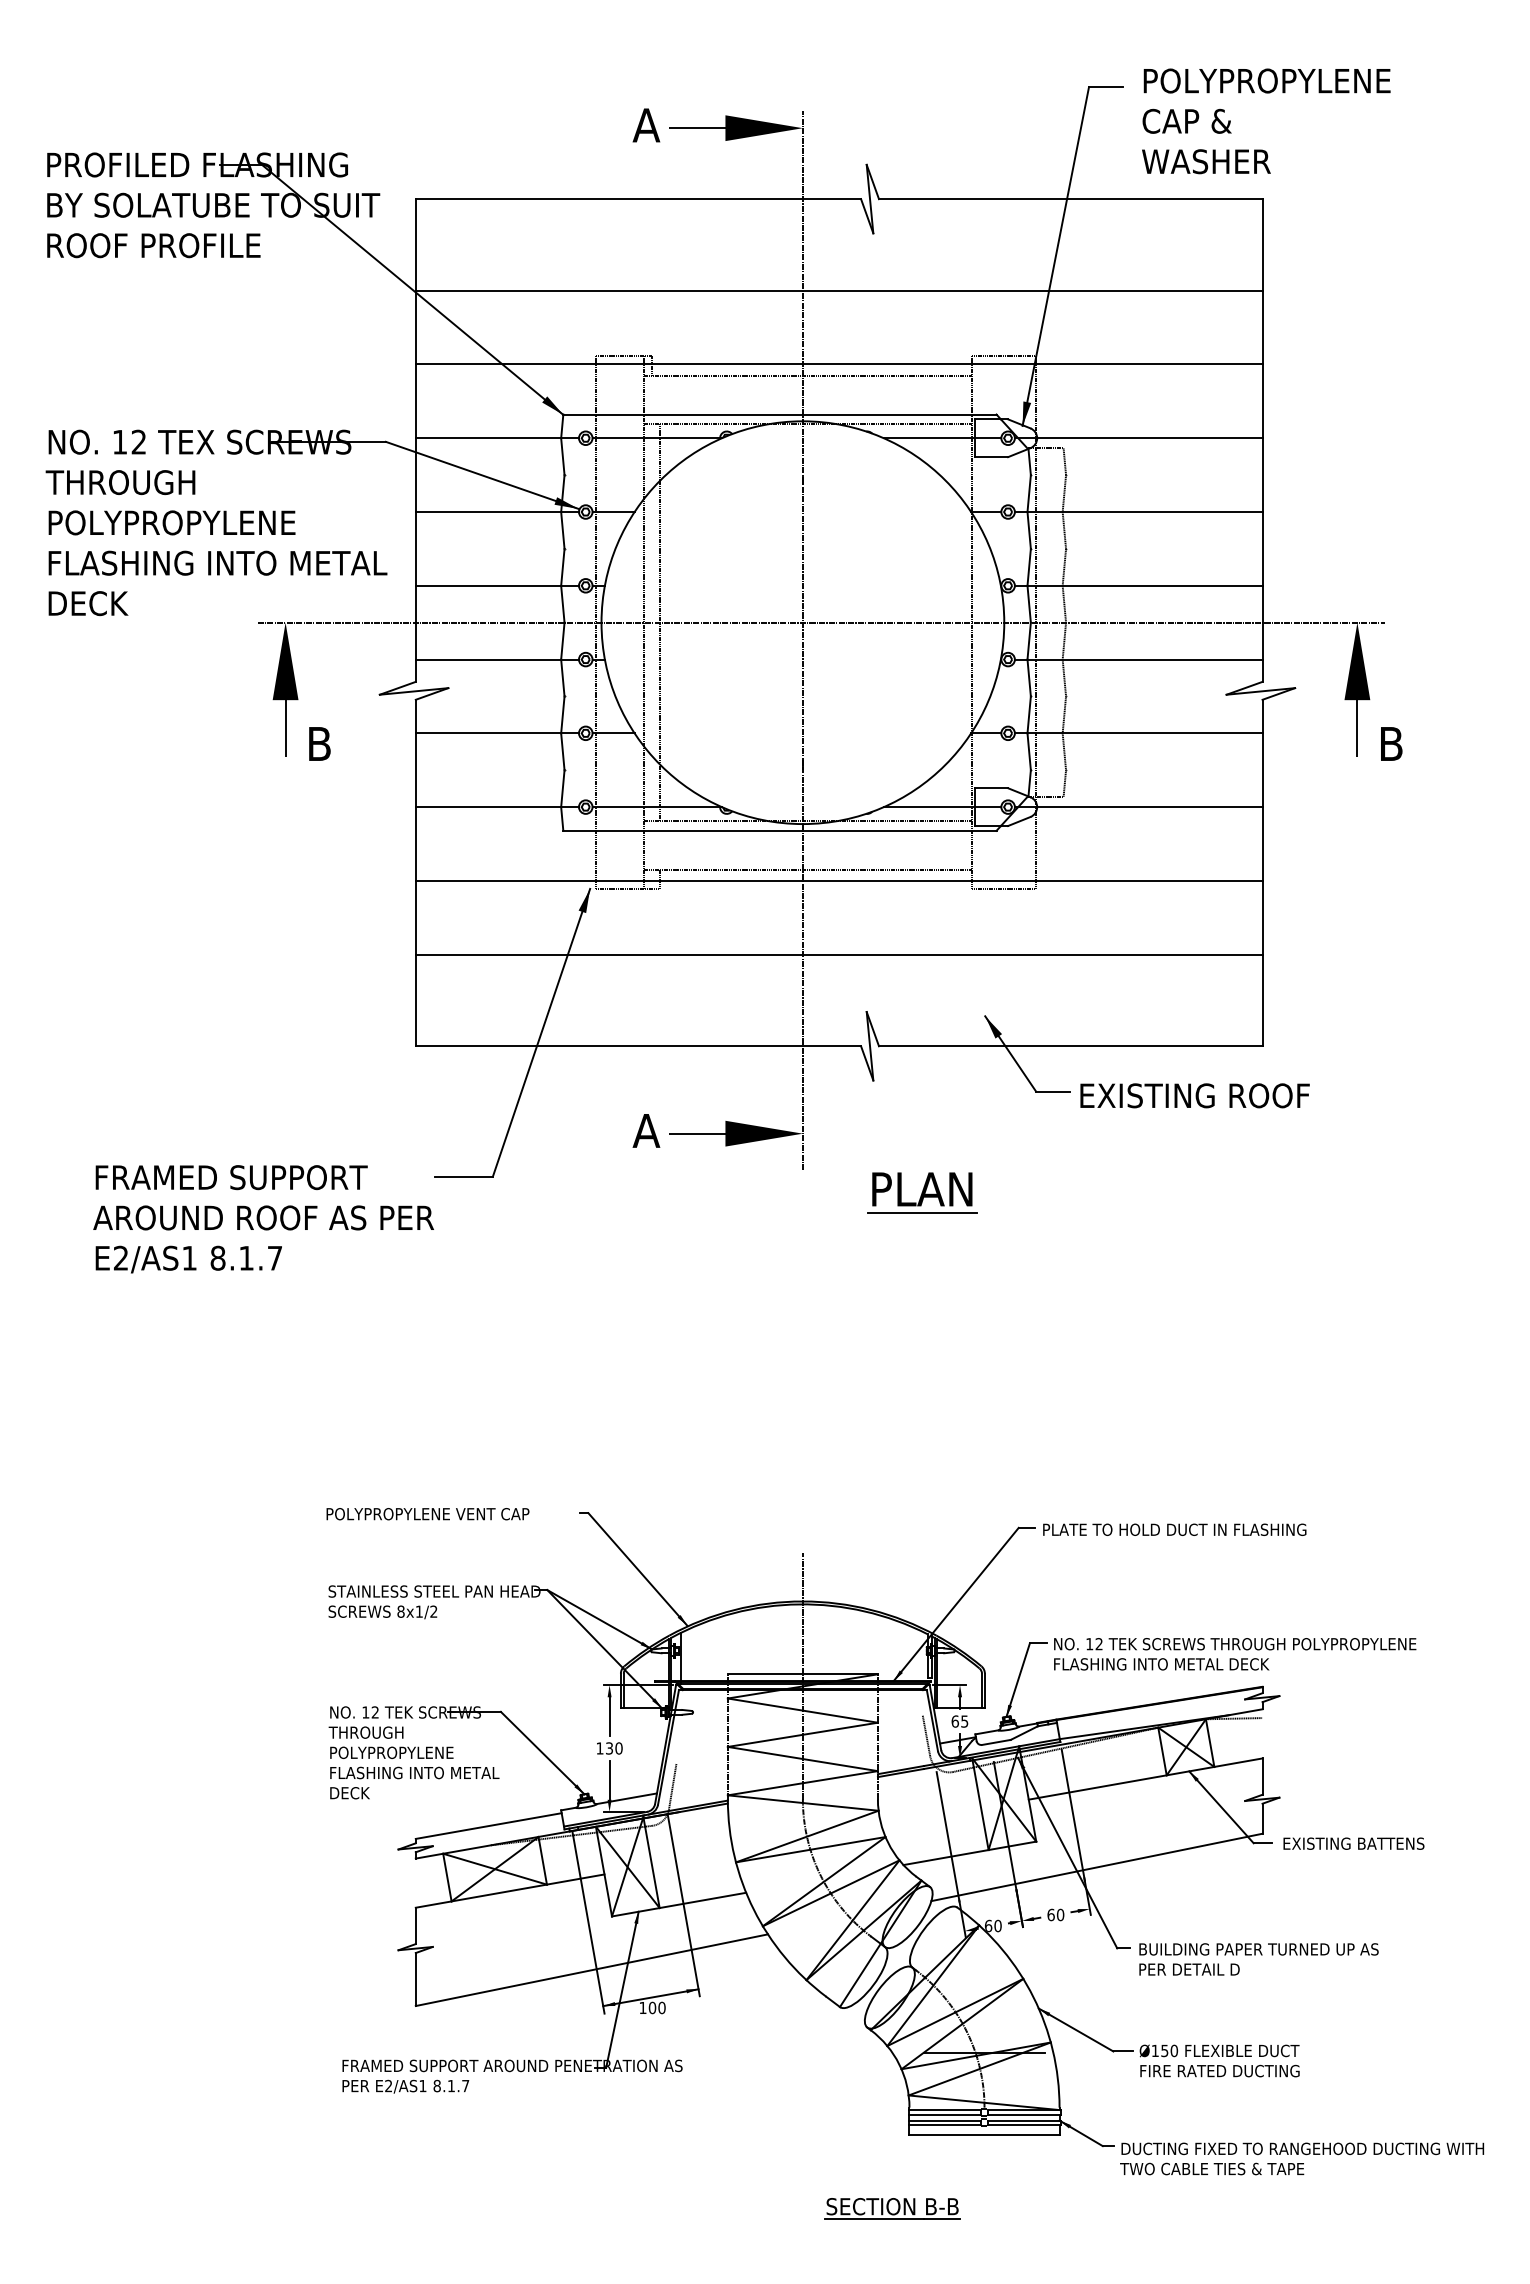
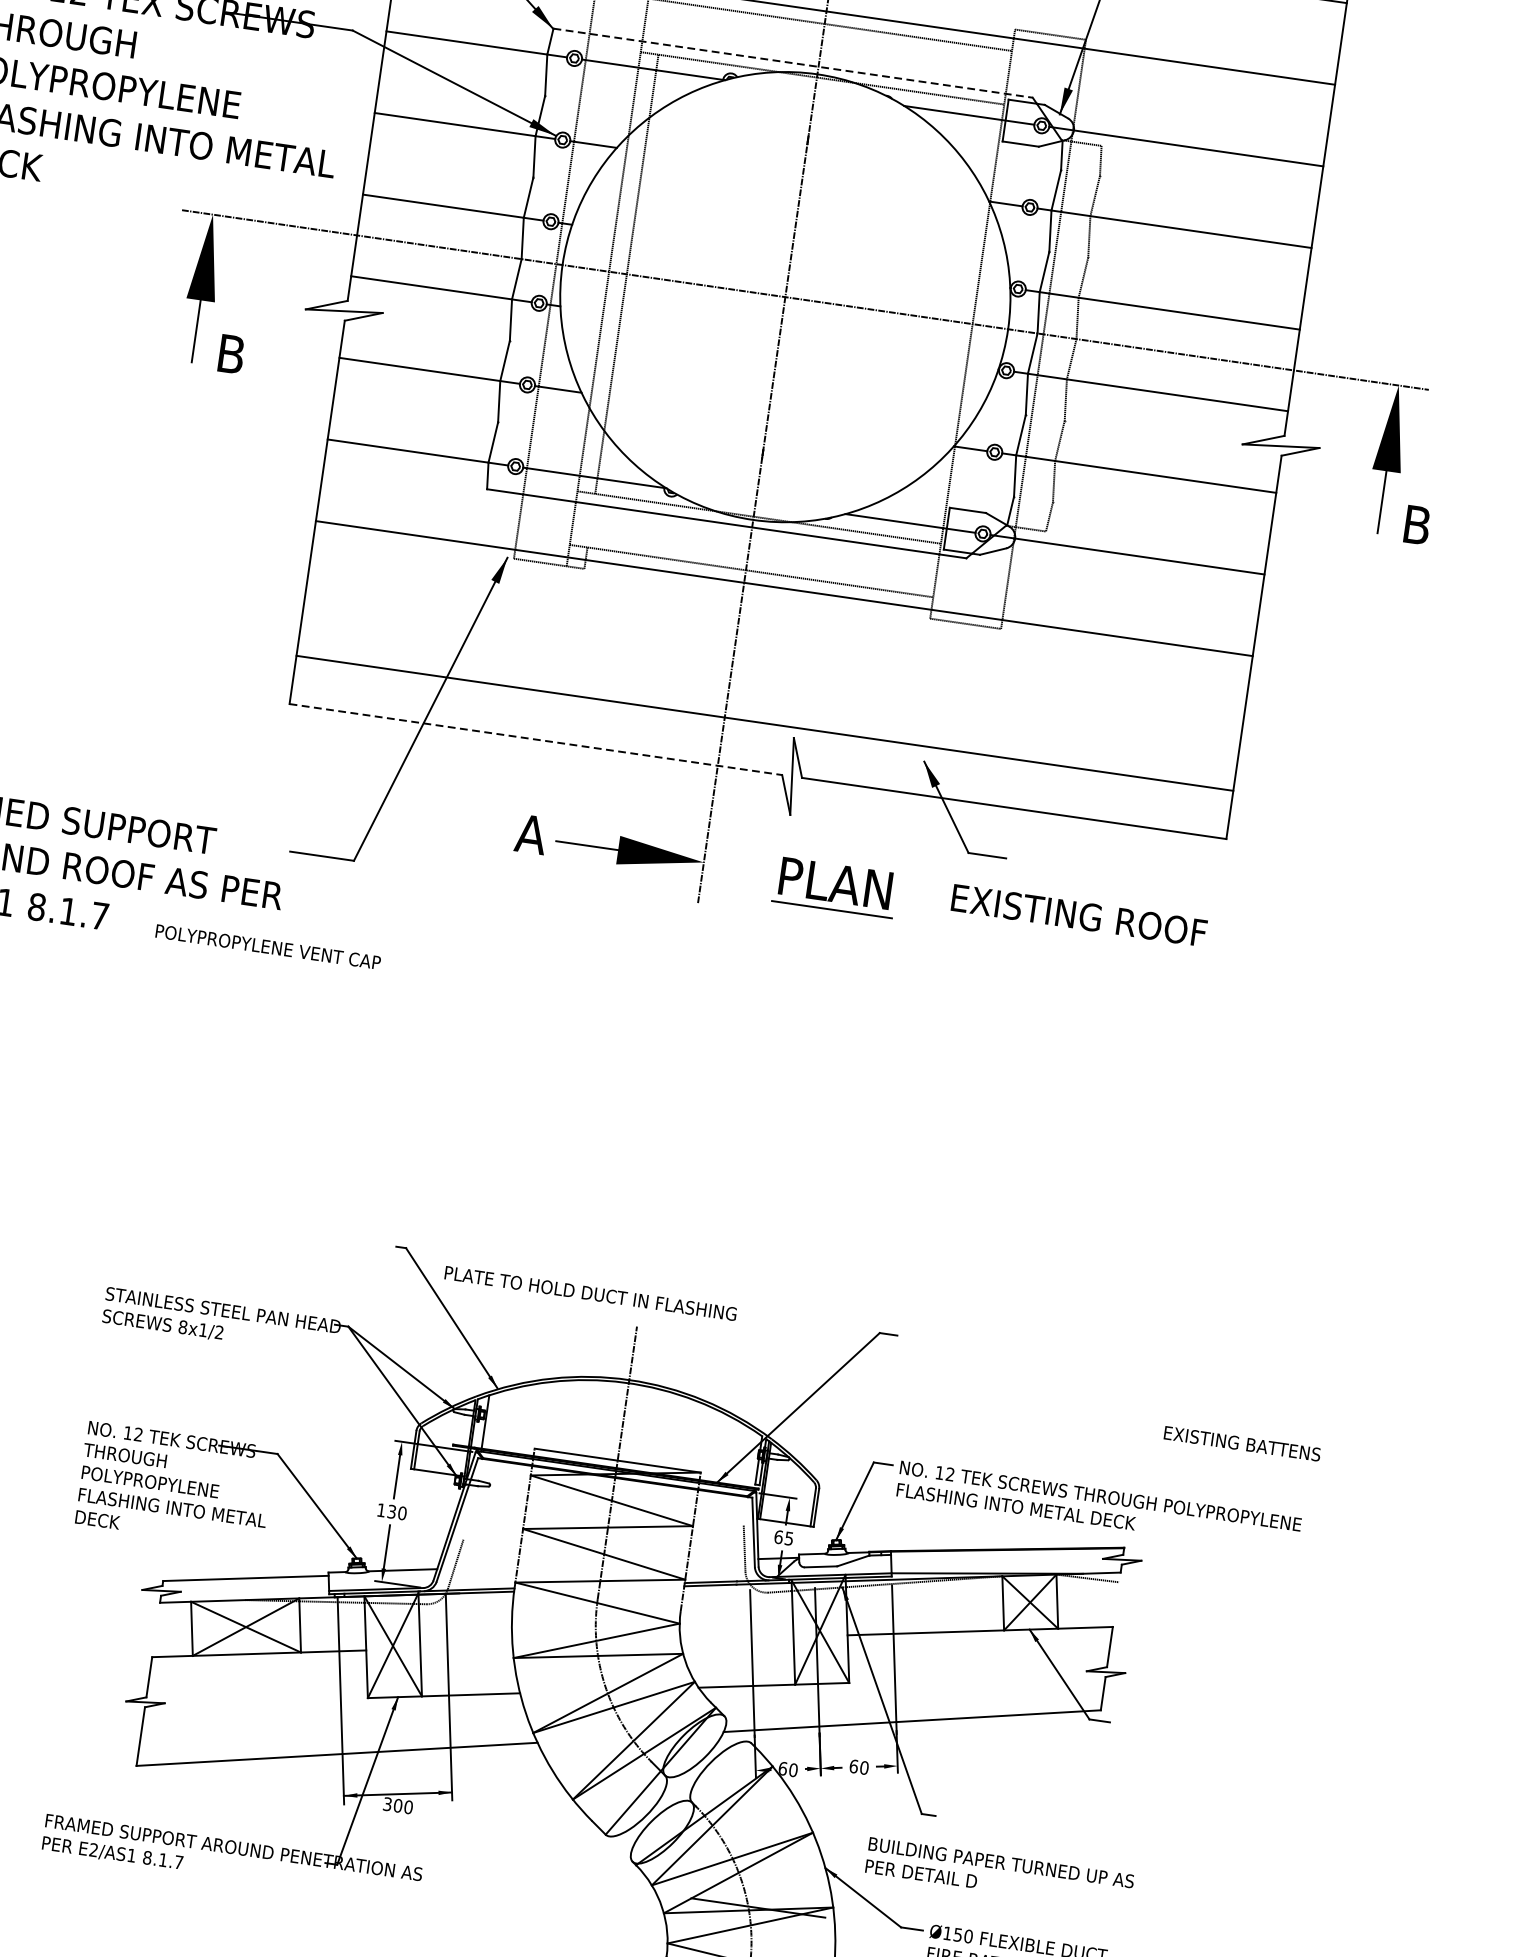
line: (779, 414) -> (792, 63), solid -> dashed
line: (838, 954) -> (764, 723), moved
line: (638, 1046) -> (535, 739), solid -> dashed
text: (1194, 1095) -> (1078, 915), moved
part: (922, 1192) -> (835, 886), moved
text: (427, 1514) -> (267, 947), moved
text: (1174, 1529) -> (590, 1293), moved
text: (1353, 1843) -> (1241, 1443), moved
text: (1258, 1959) -> (999, 1873), moved
text: (642, 2007) -> (387, 1803), 100 -> 300

